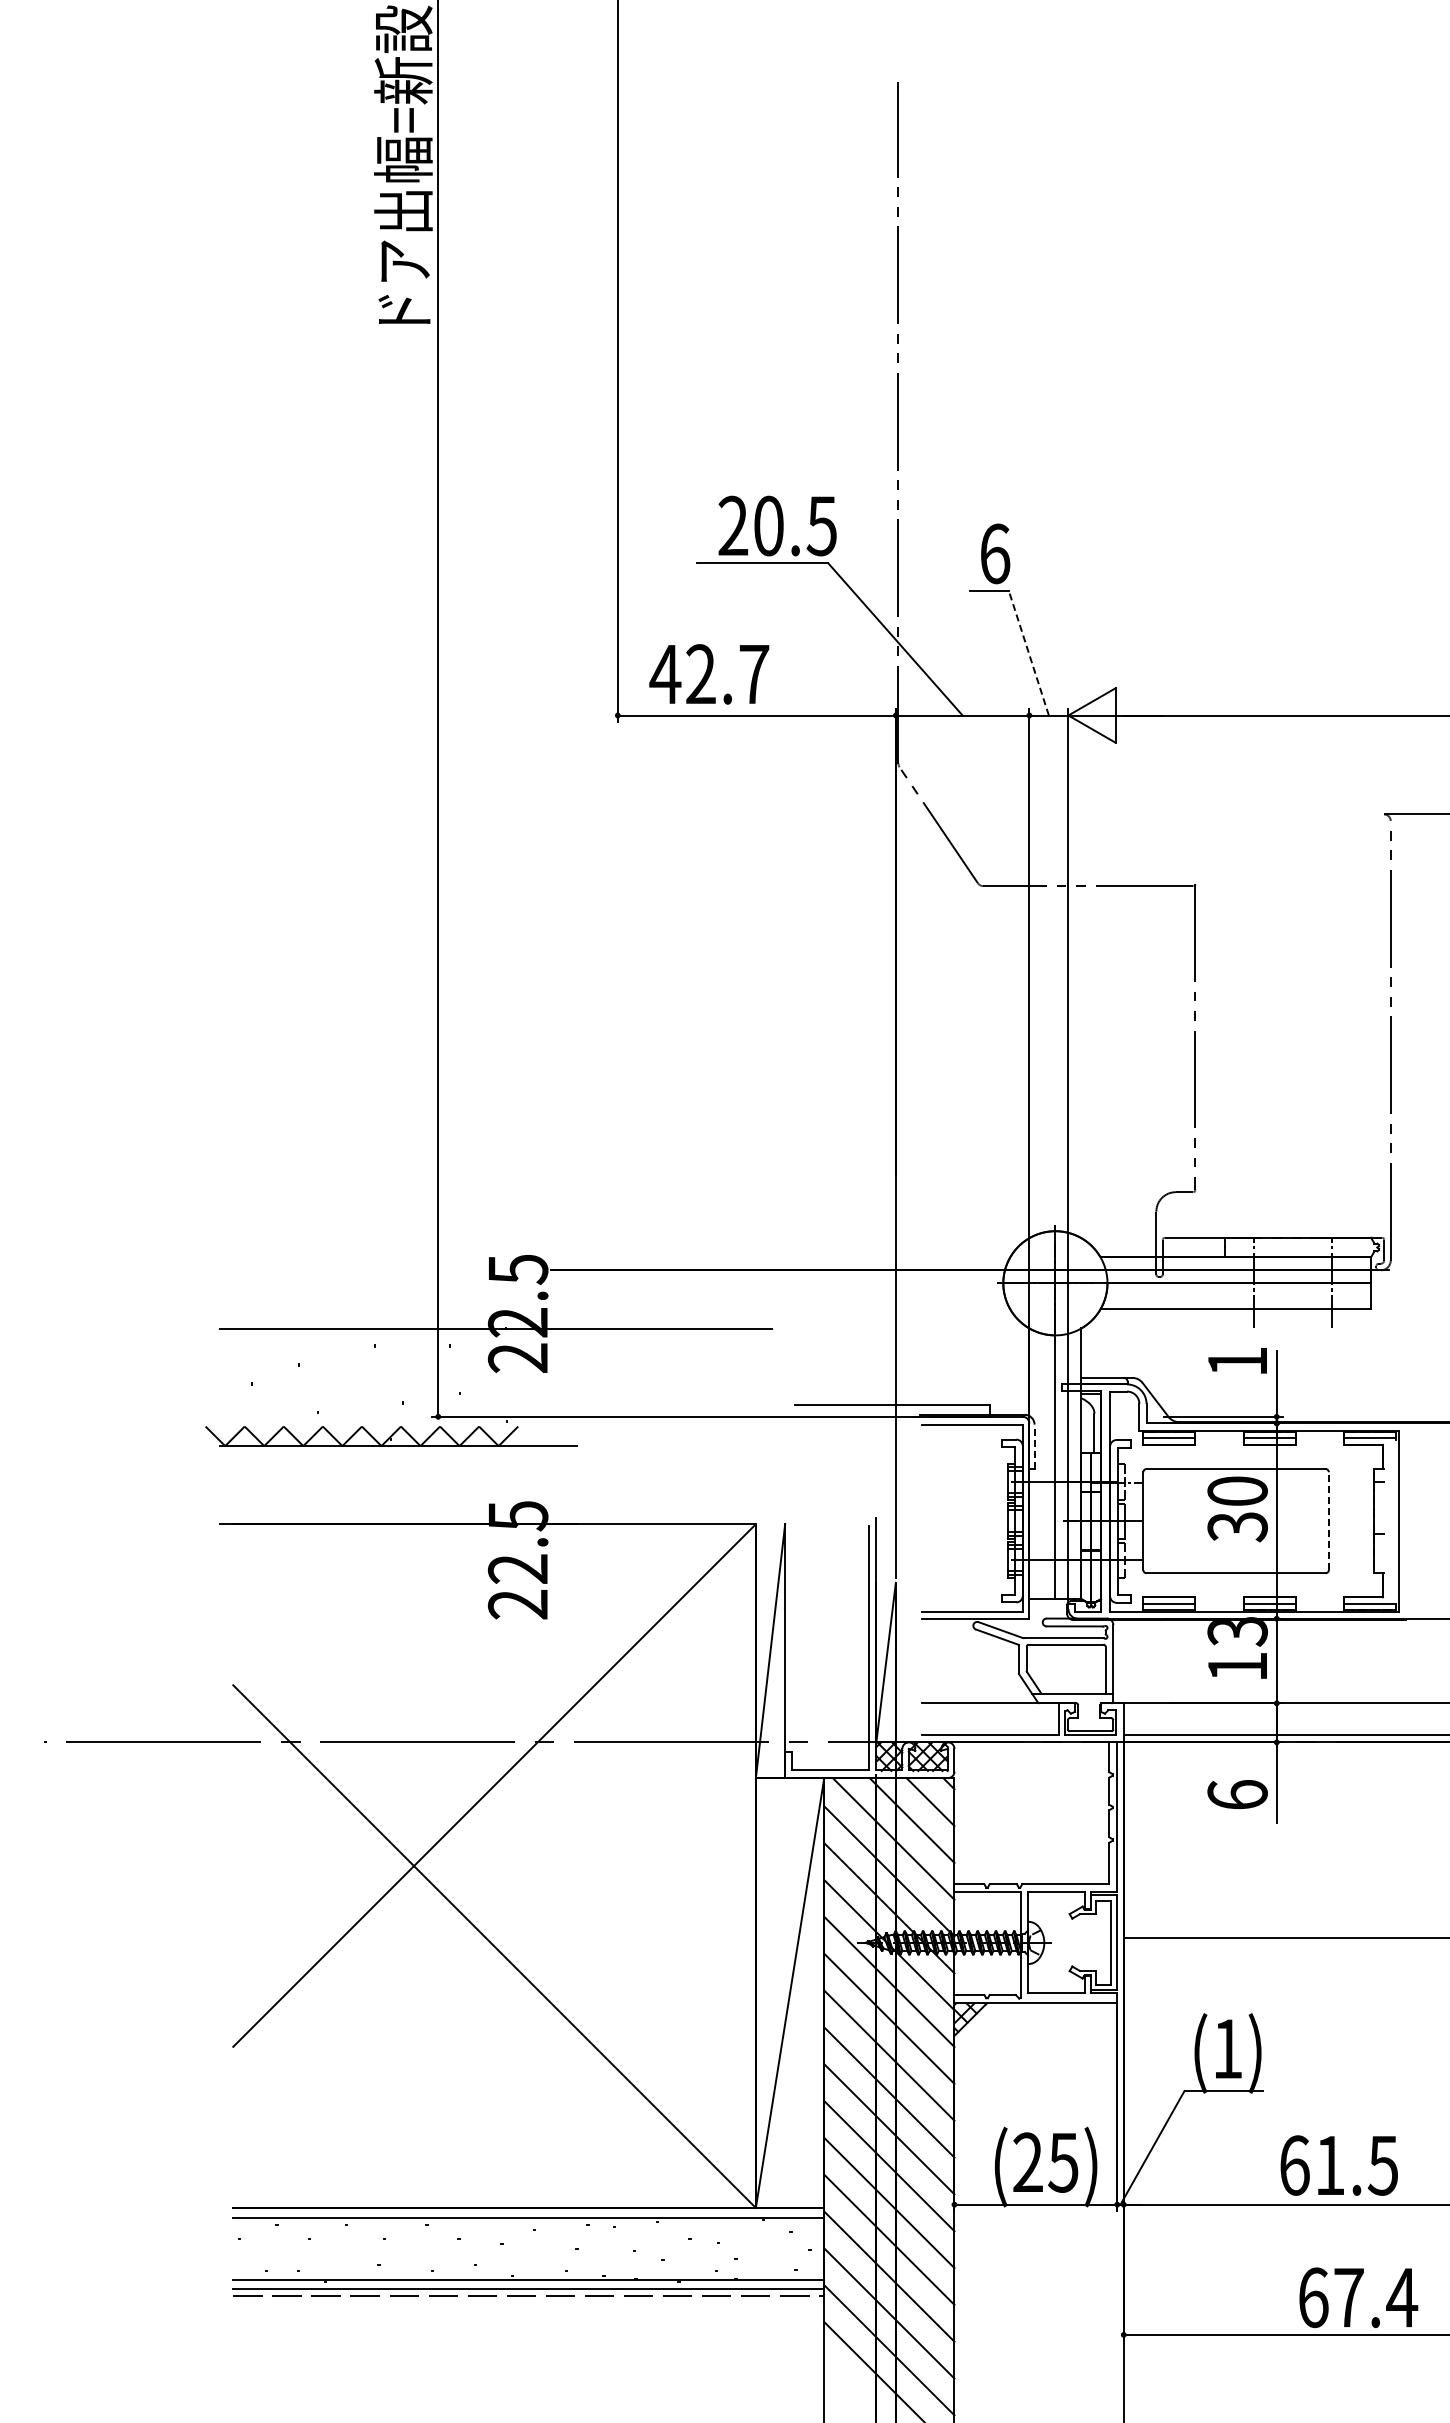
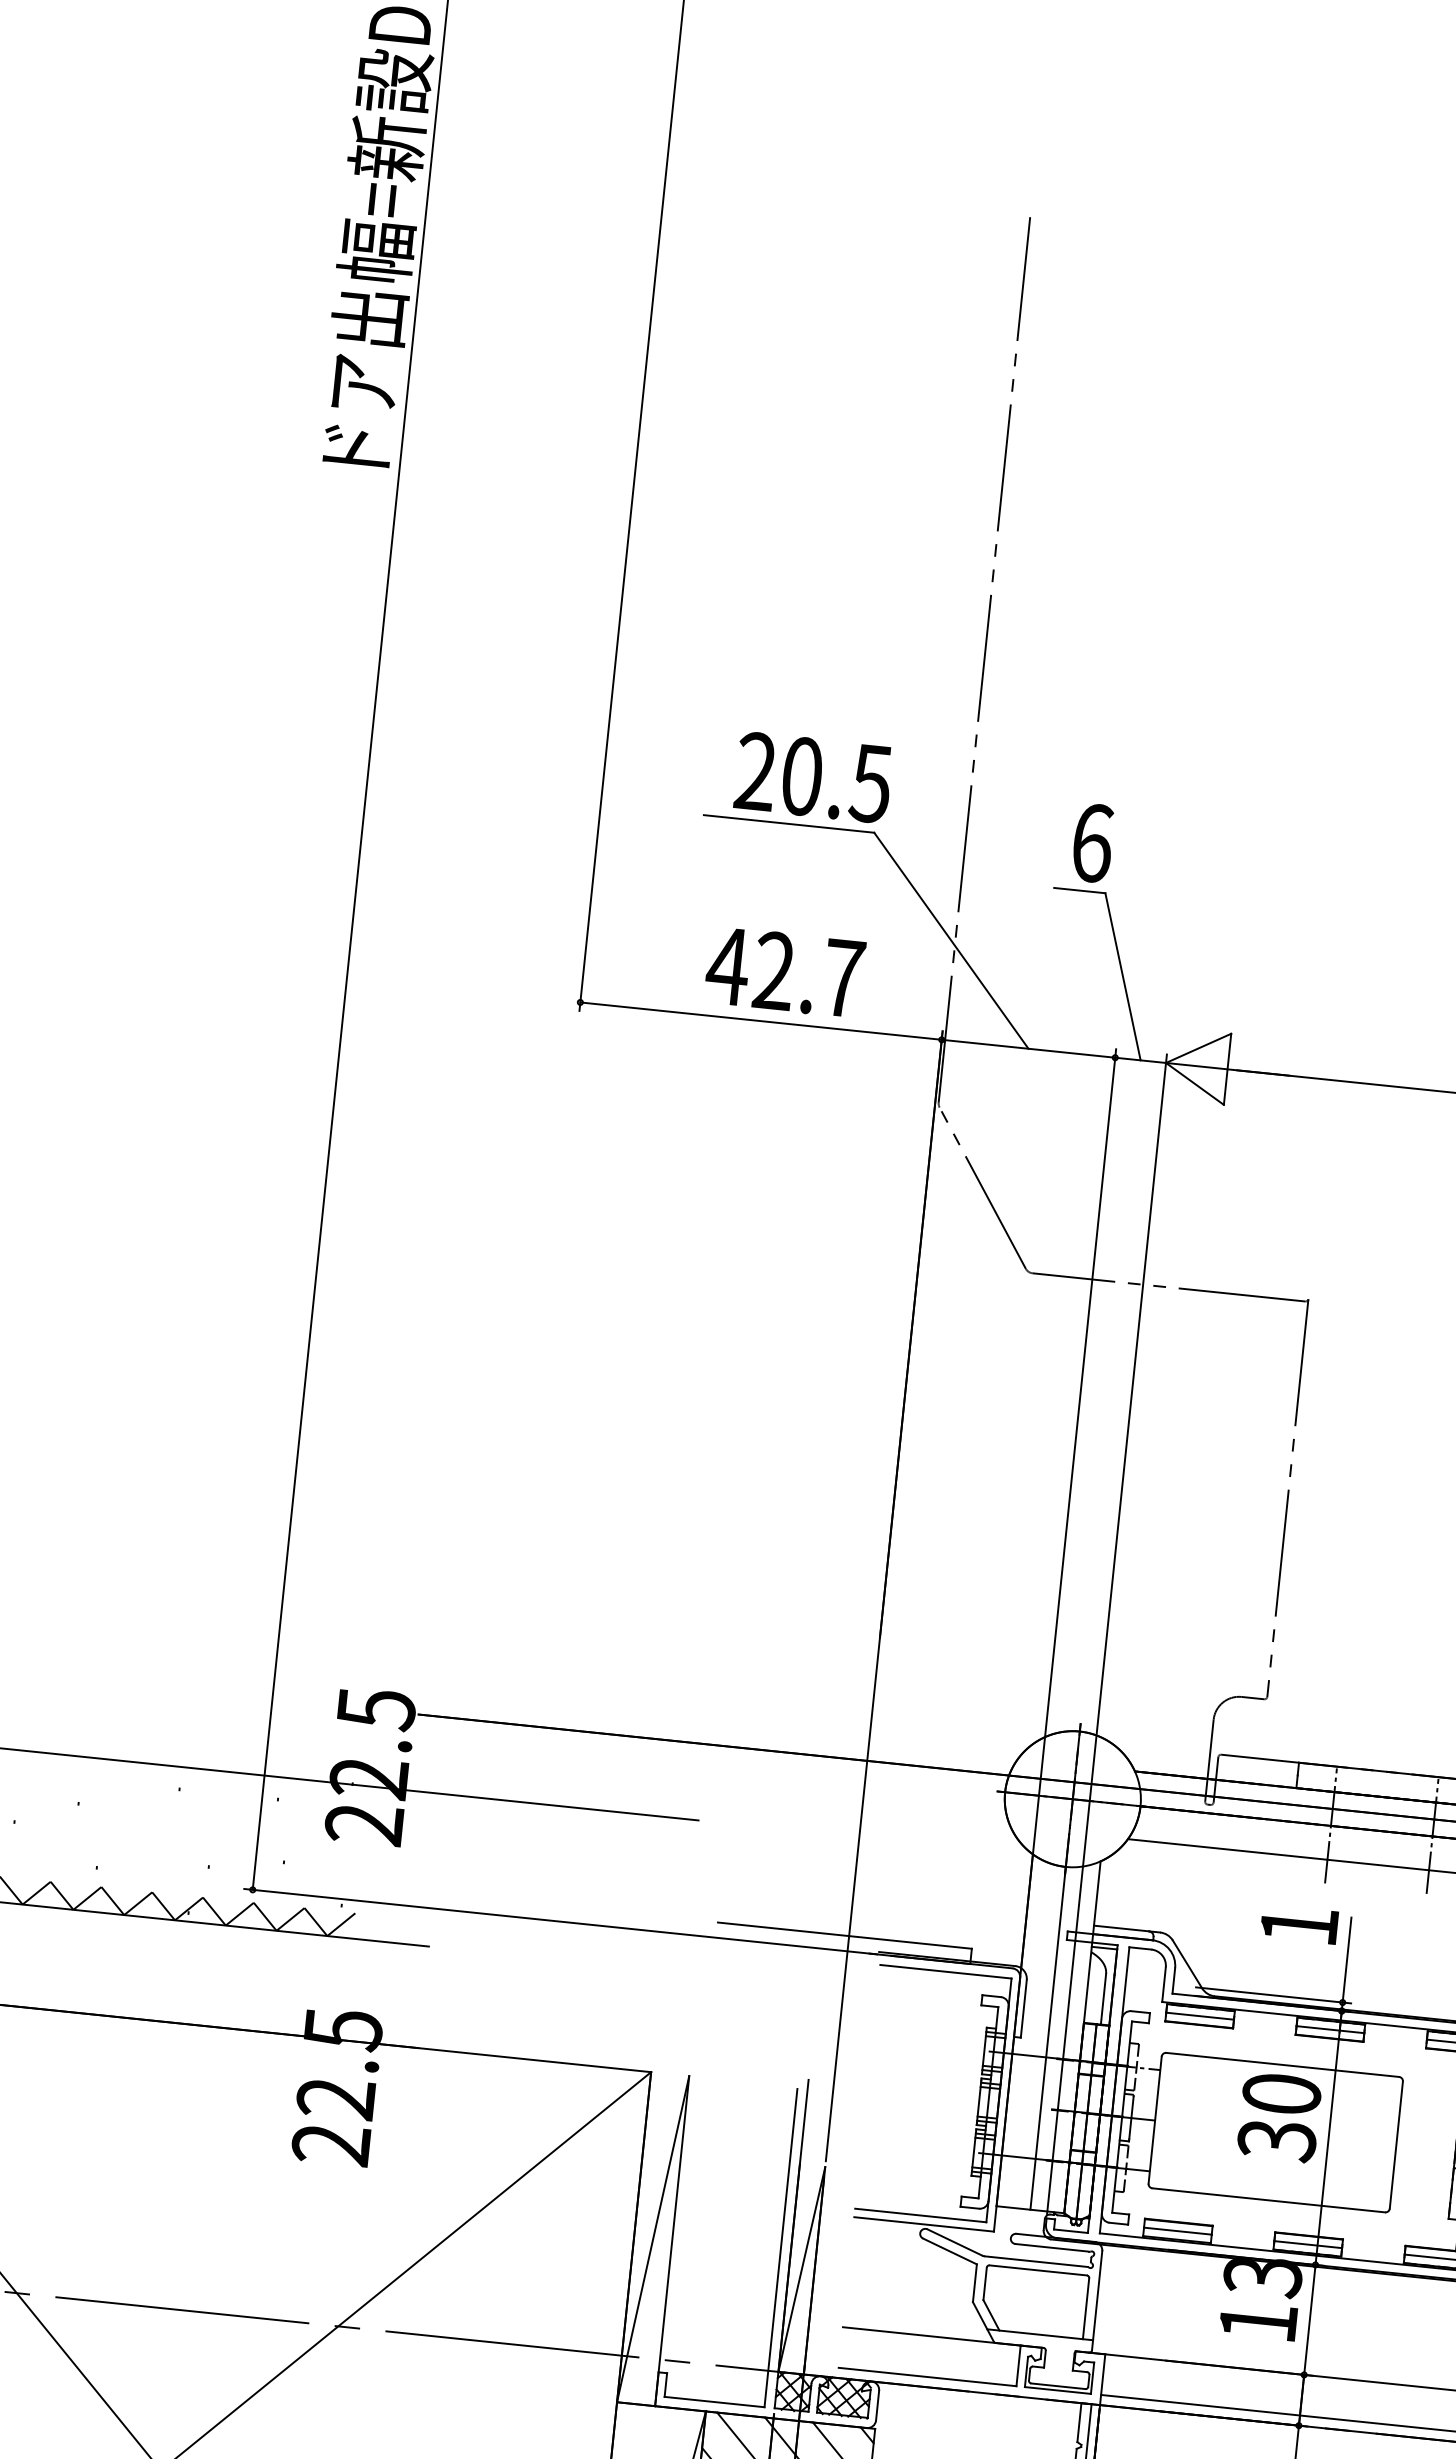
line: (1028, 652) -> (1122, 975), dashed -> solid
text: (709, 674) -> (785, 972), moved
line: (1034, 1446) -> (1023, 2008), dashed -> solid
line: (1328, 1521) -> (1395, 2145), dashed -> solid

